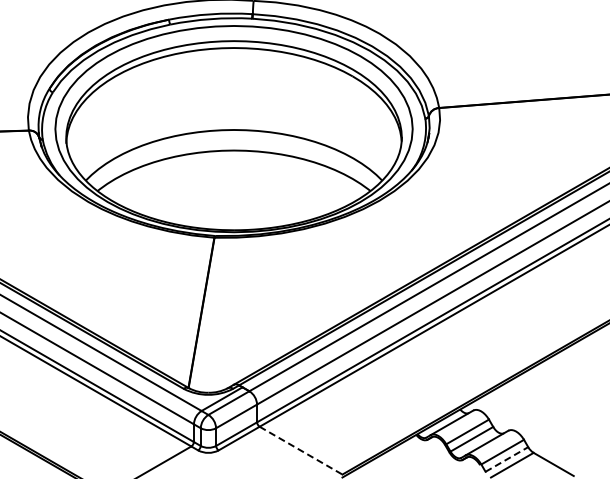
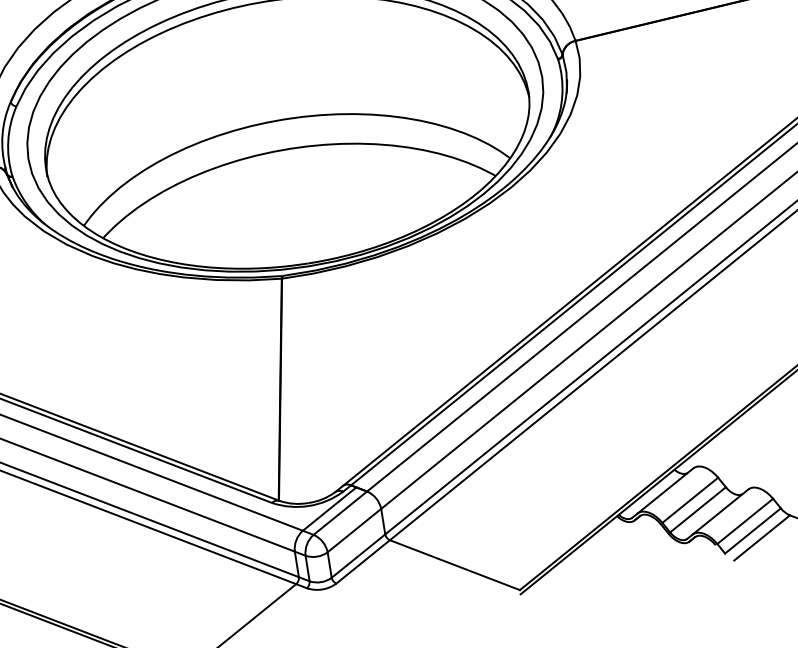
line: (301, 450) -> (455, 564), dashed -> solid
line: (506, 459) -> (752, 531), dashed -> solid

